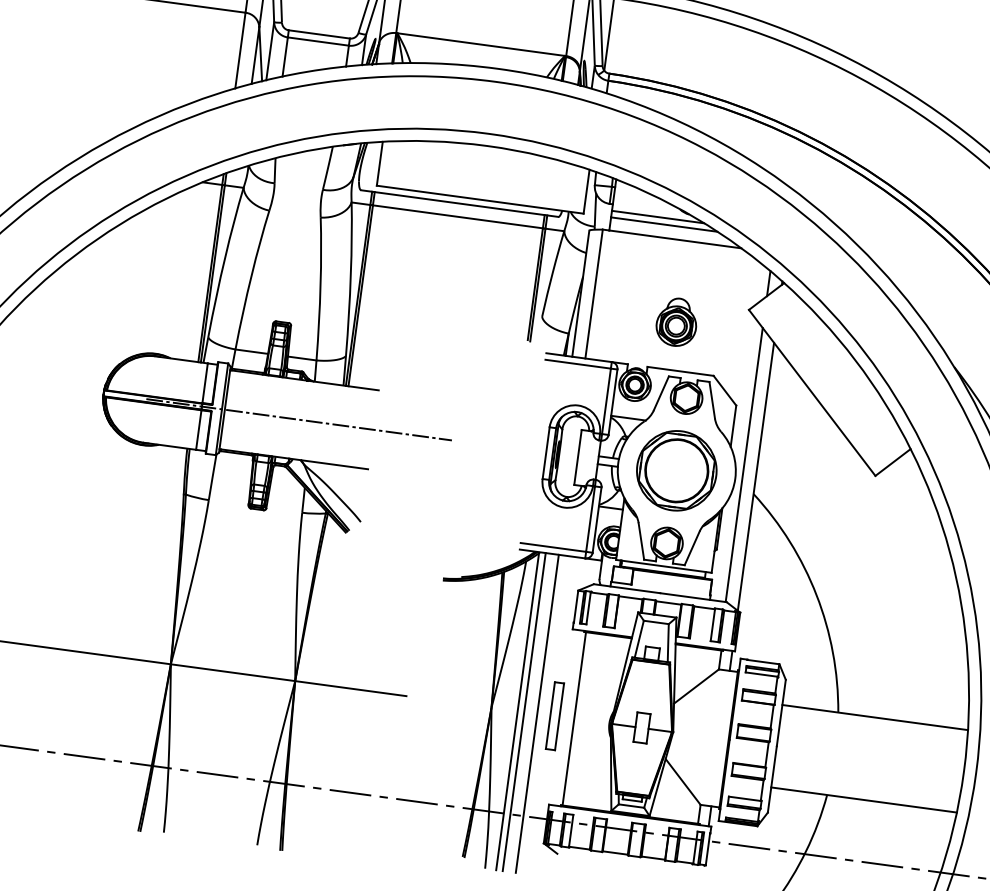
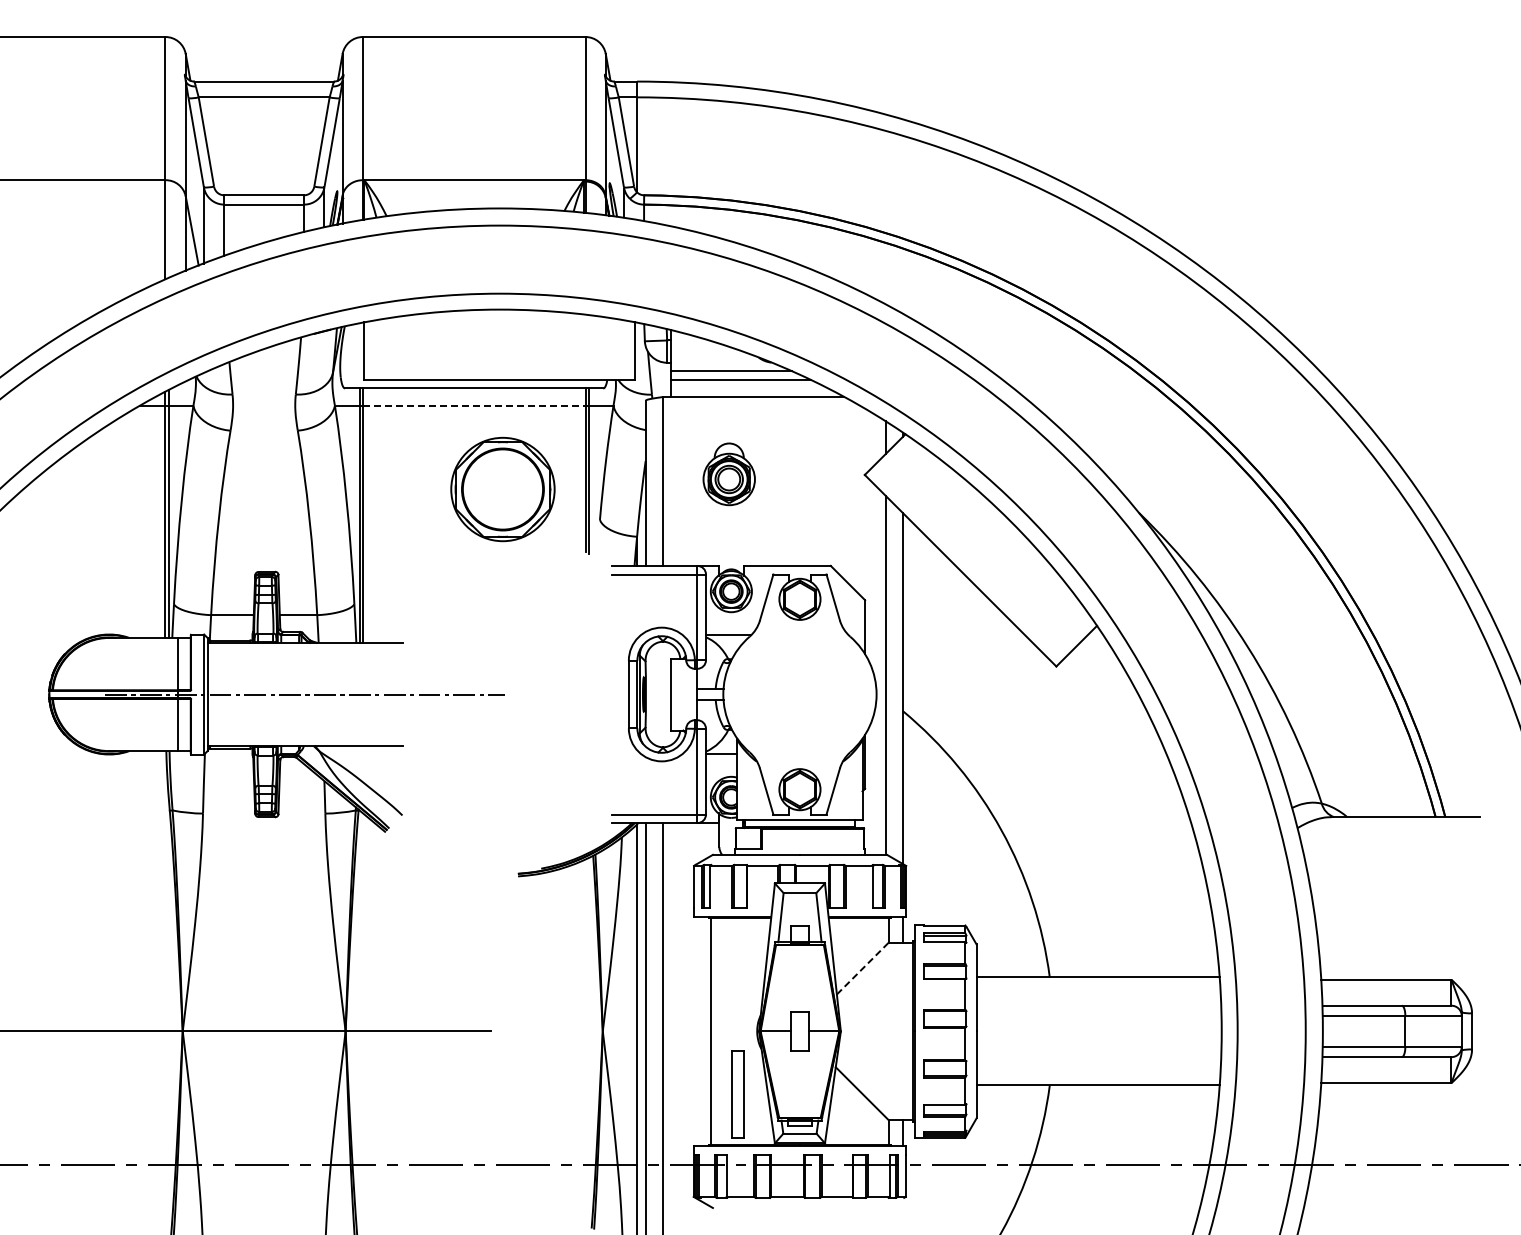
line: (458, 216) -> (474, 405), solid -> dashed
part: (676, 322) -> (728, 474), moved
part: (676, 470) -> (502, 489), moved
line: (696, 686) -> (862, 968), solid -> dashed
part: (554, 716) -> (737, 1094), moved

